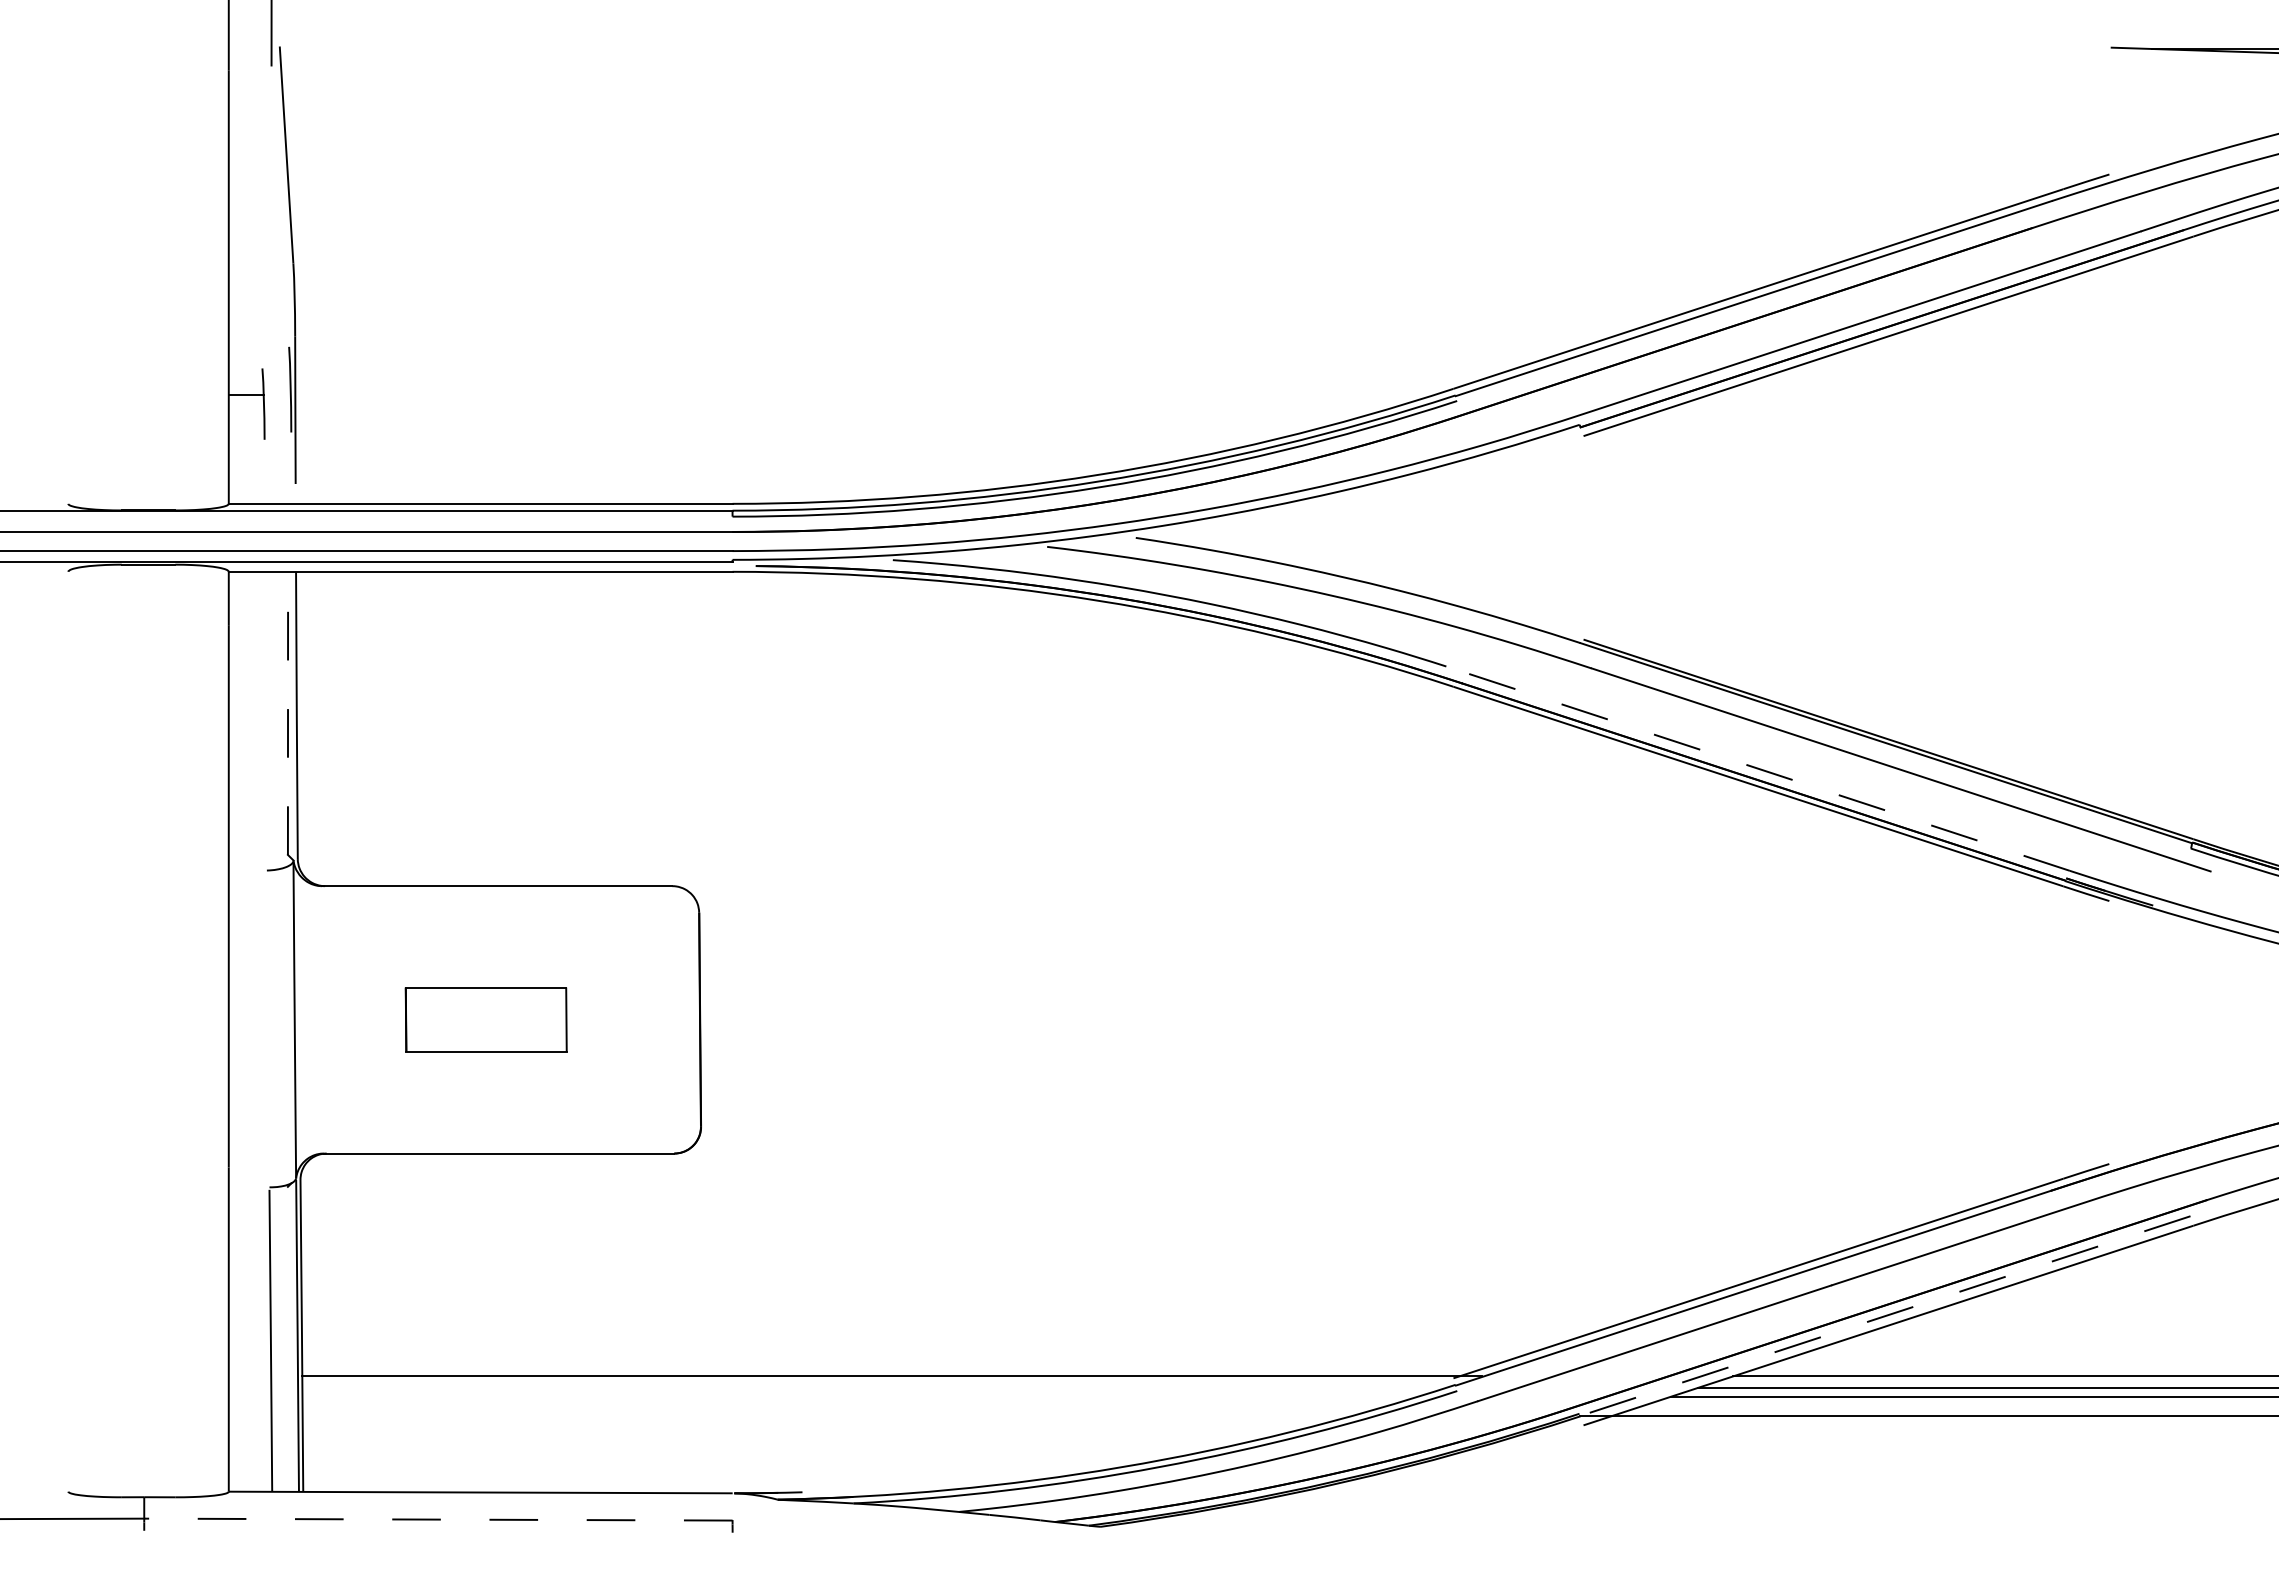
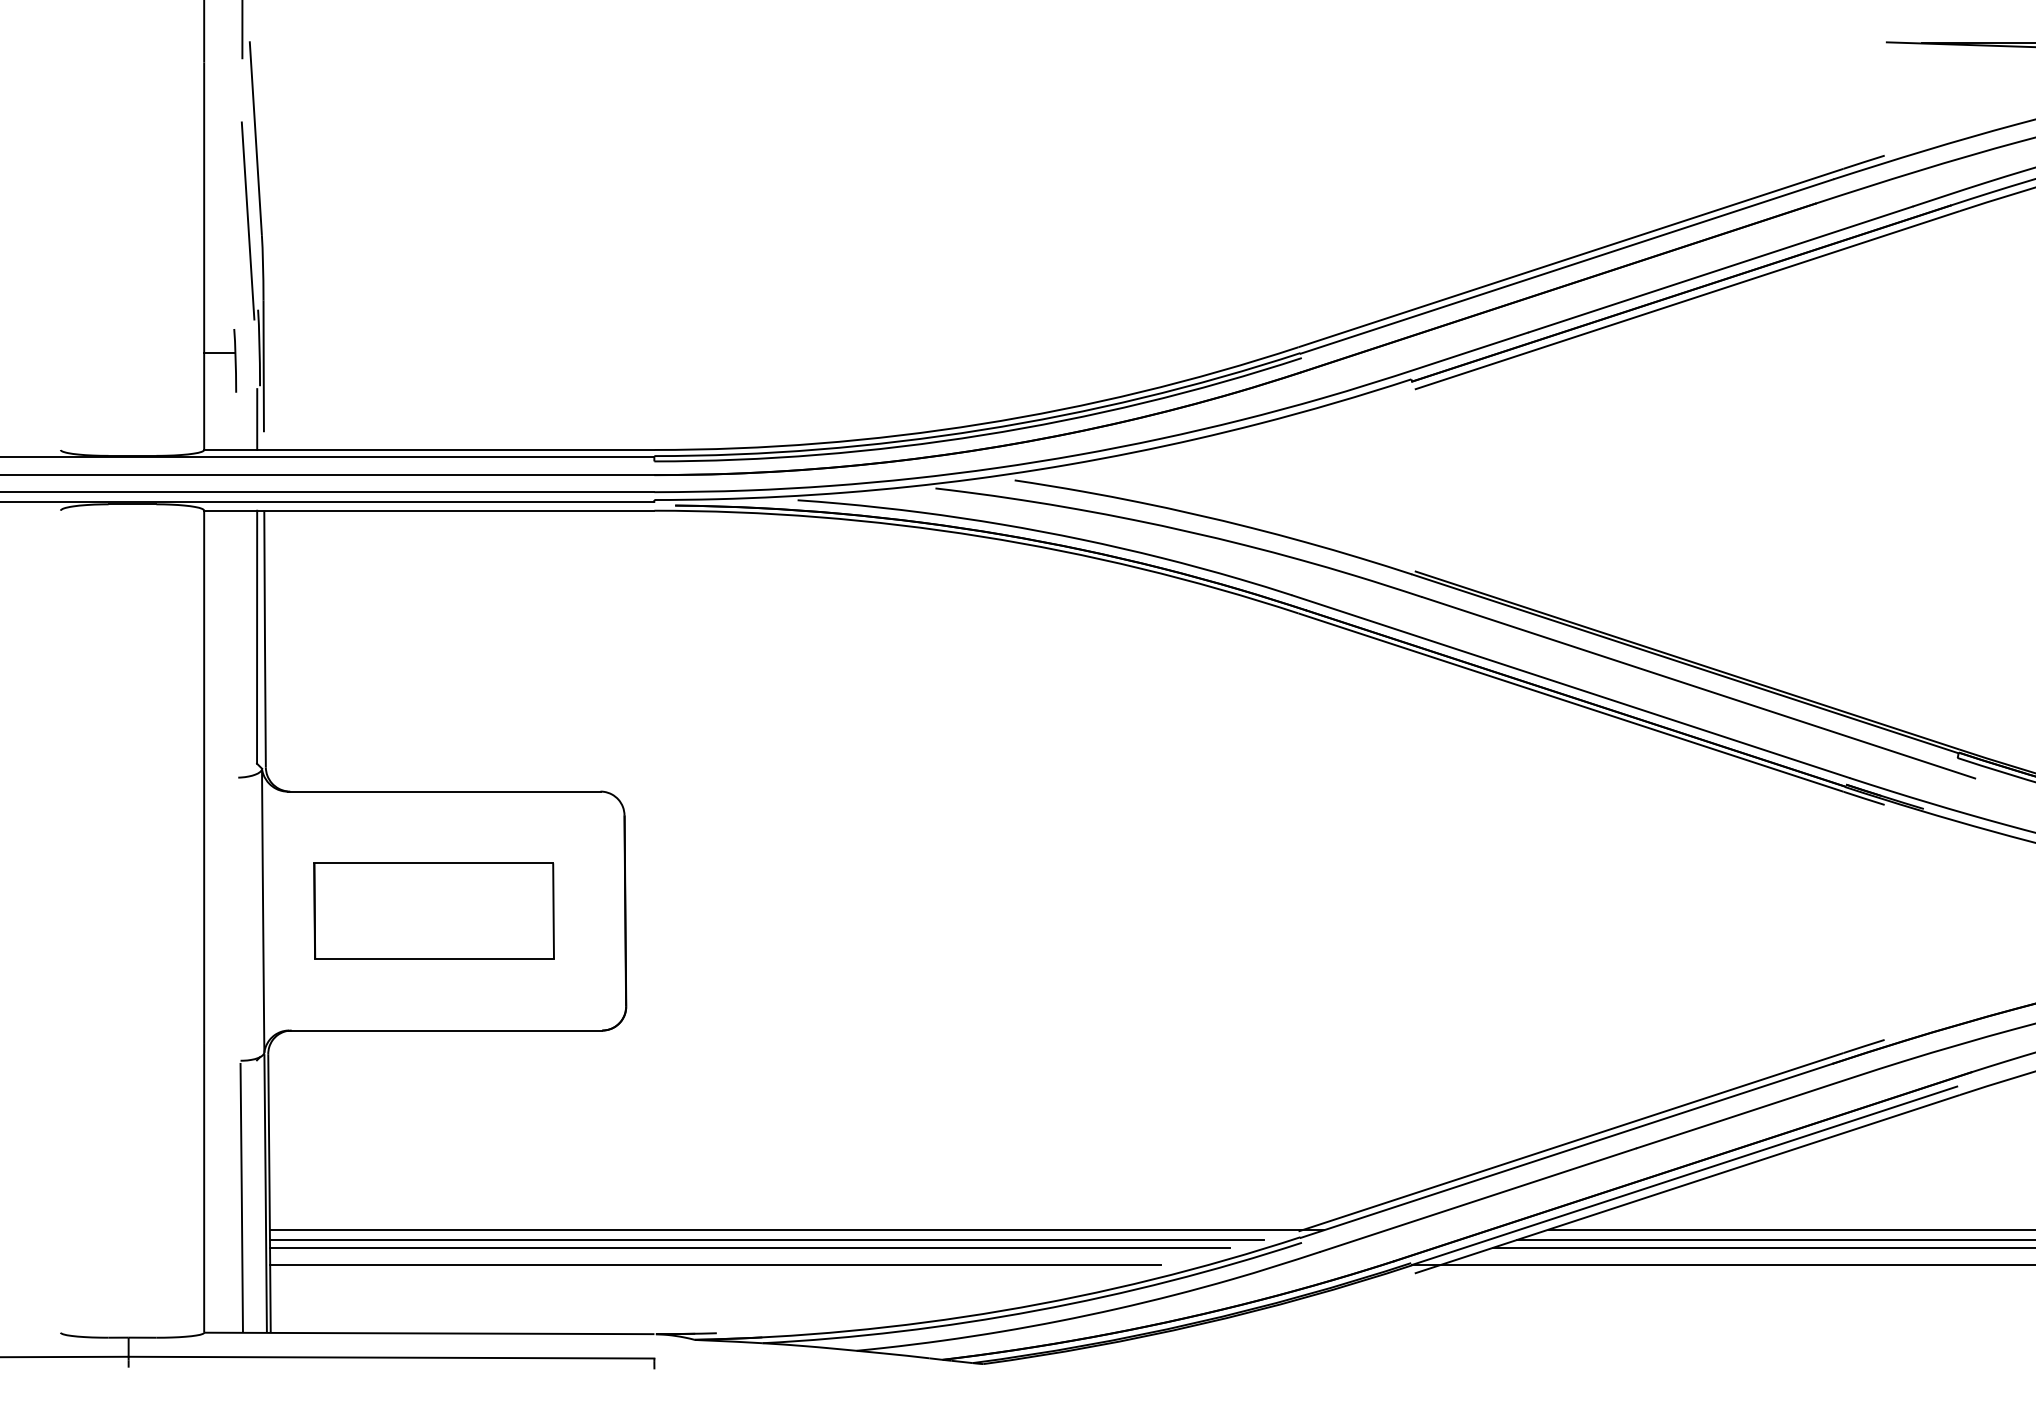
line: (277, 247) -> (247, 220), added
line: (288, 469) -> (257, 419), added
line: (288, 713) -> (257, 637), dashed -> solid
line: (1757, 768) -> (1570, 686), dashed -> solid
part: (486, 1019) -> (434, 910), size x1.67
line: (1885, 1316) -> (1684, 1176), dashed -> solid
line: (858, 1387) -> (766, 1239), added
line: (839, 1396) -> (749, 1247), added
line: (800, 1415) -> (715, 1264), added
line: (437, 1519) -> (390, 1357), dashed -> solid

